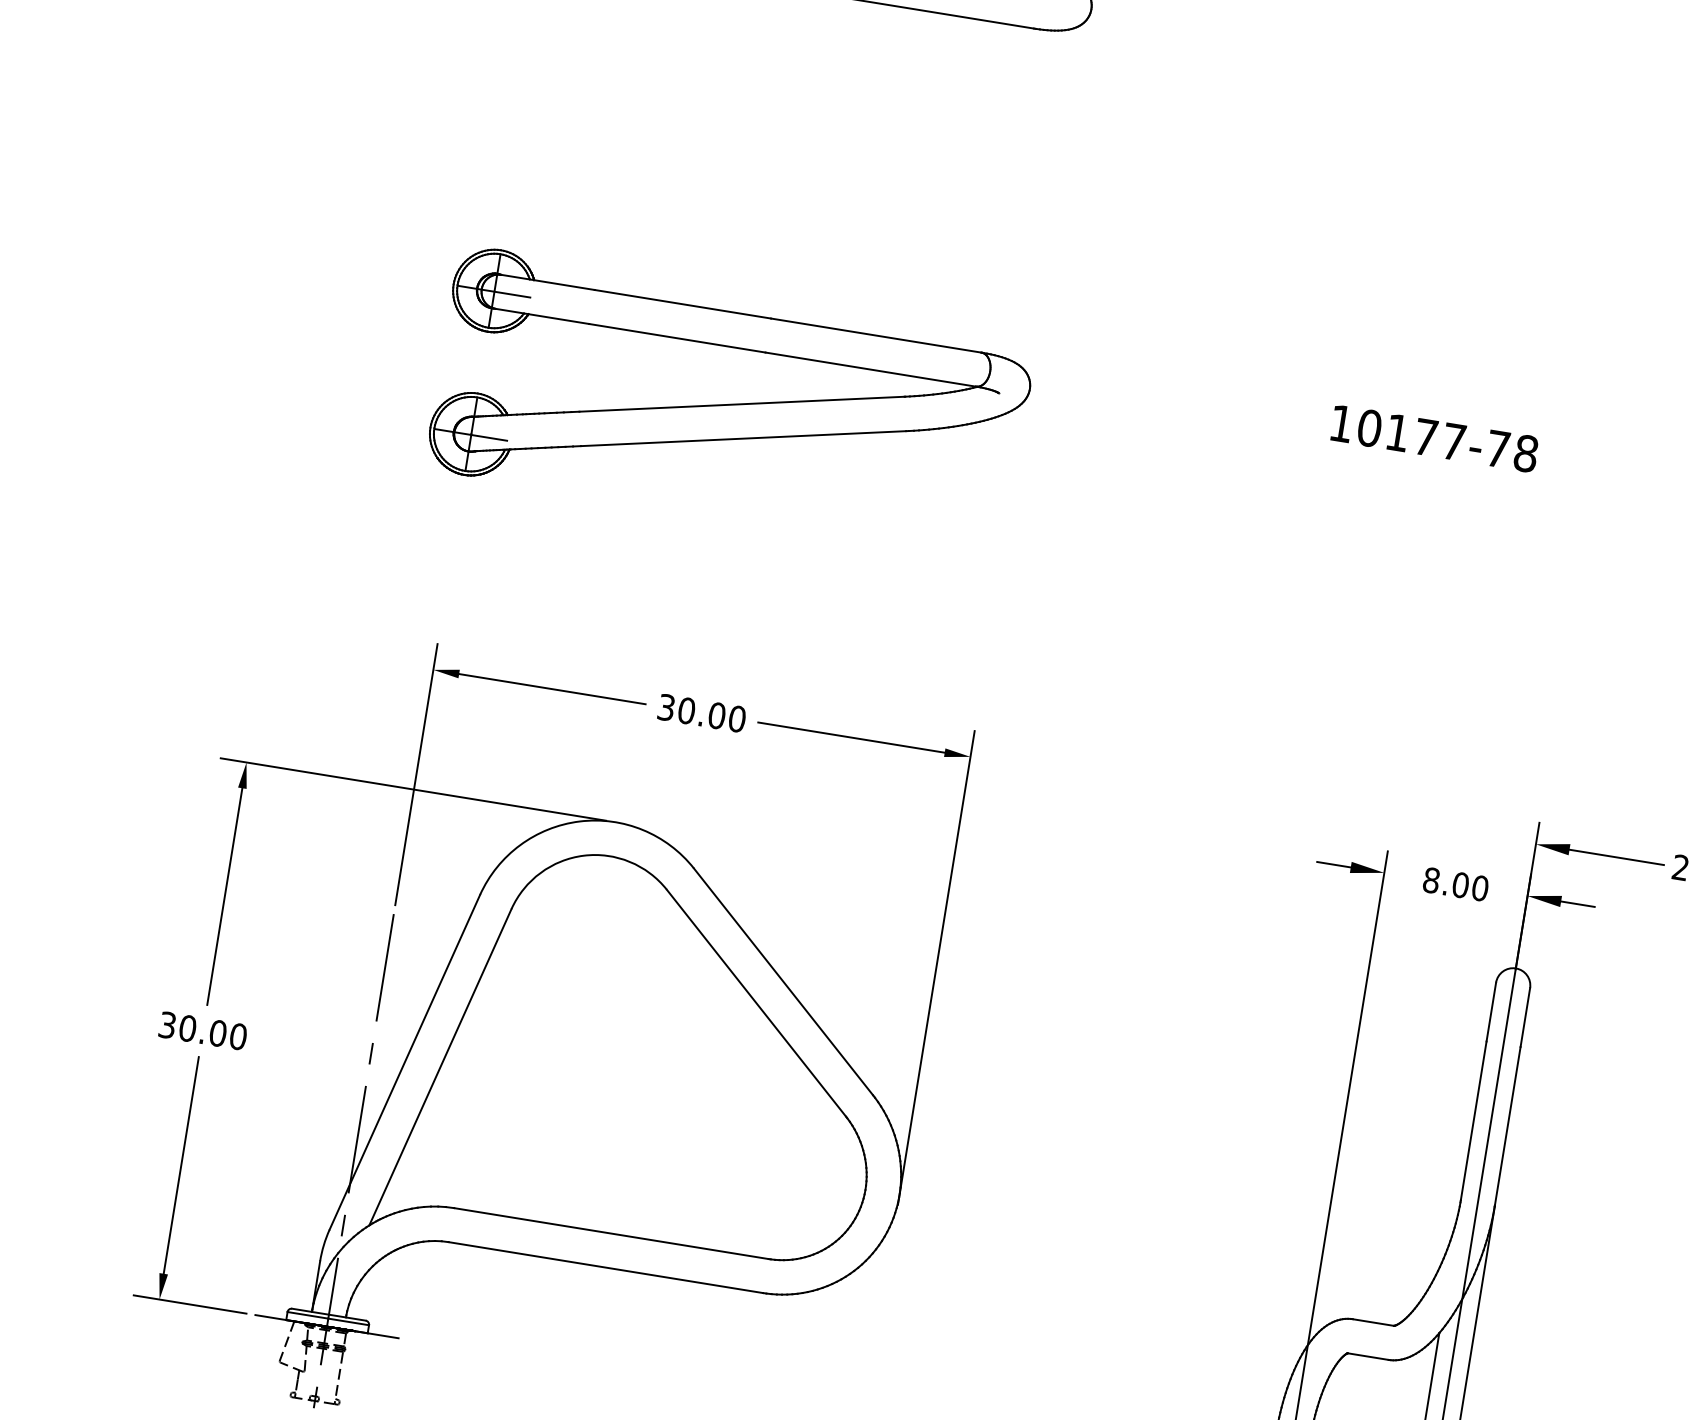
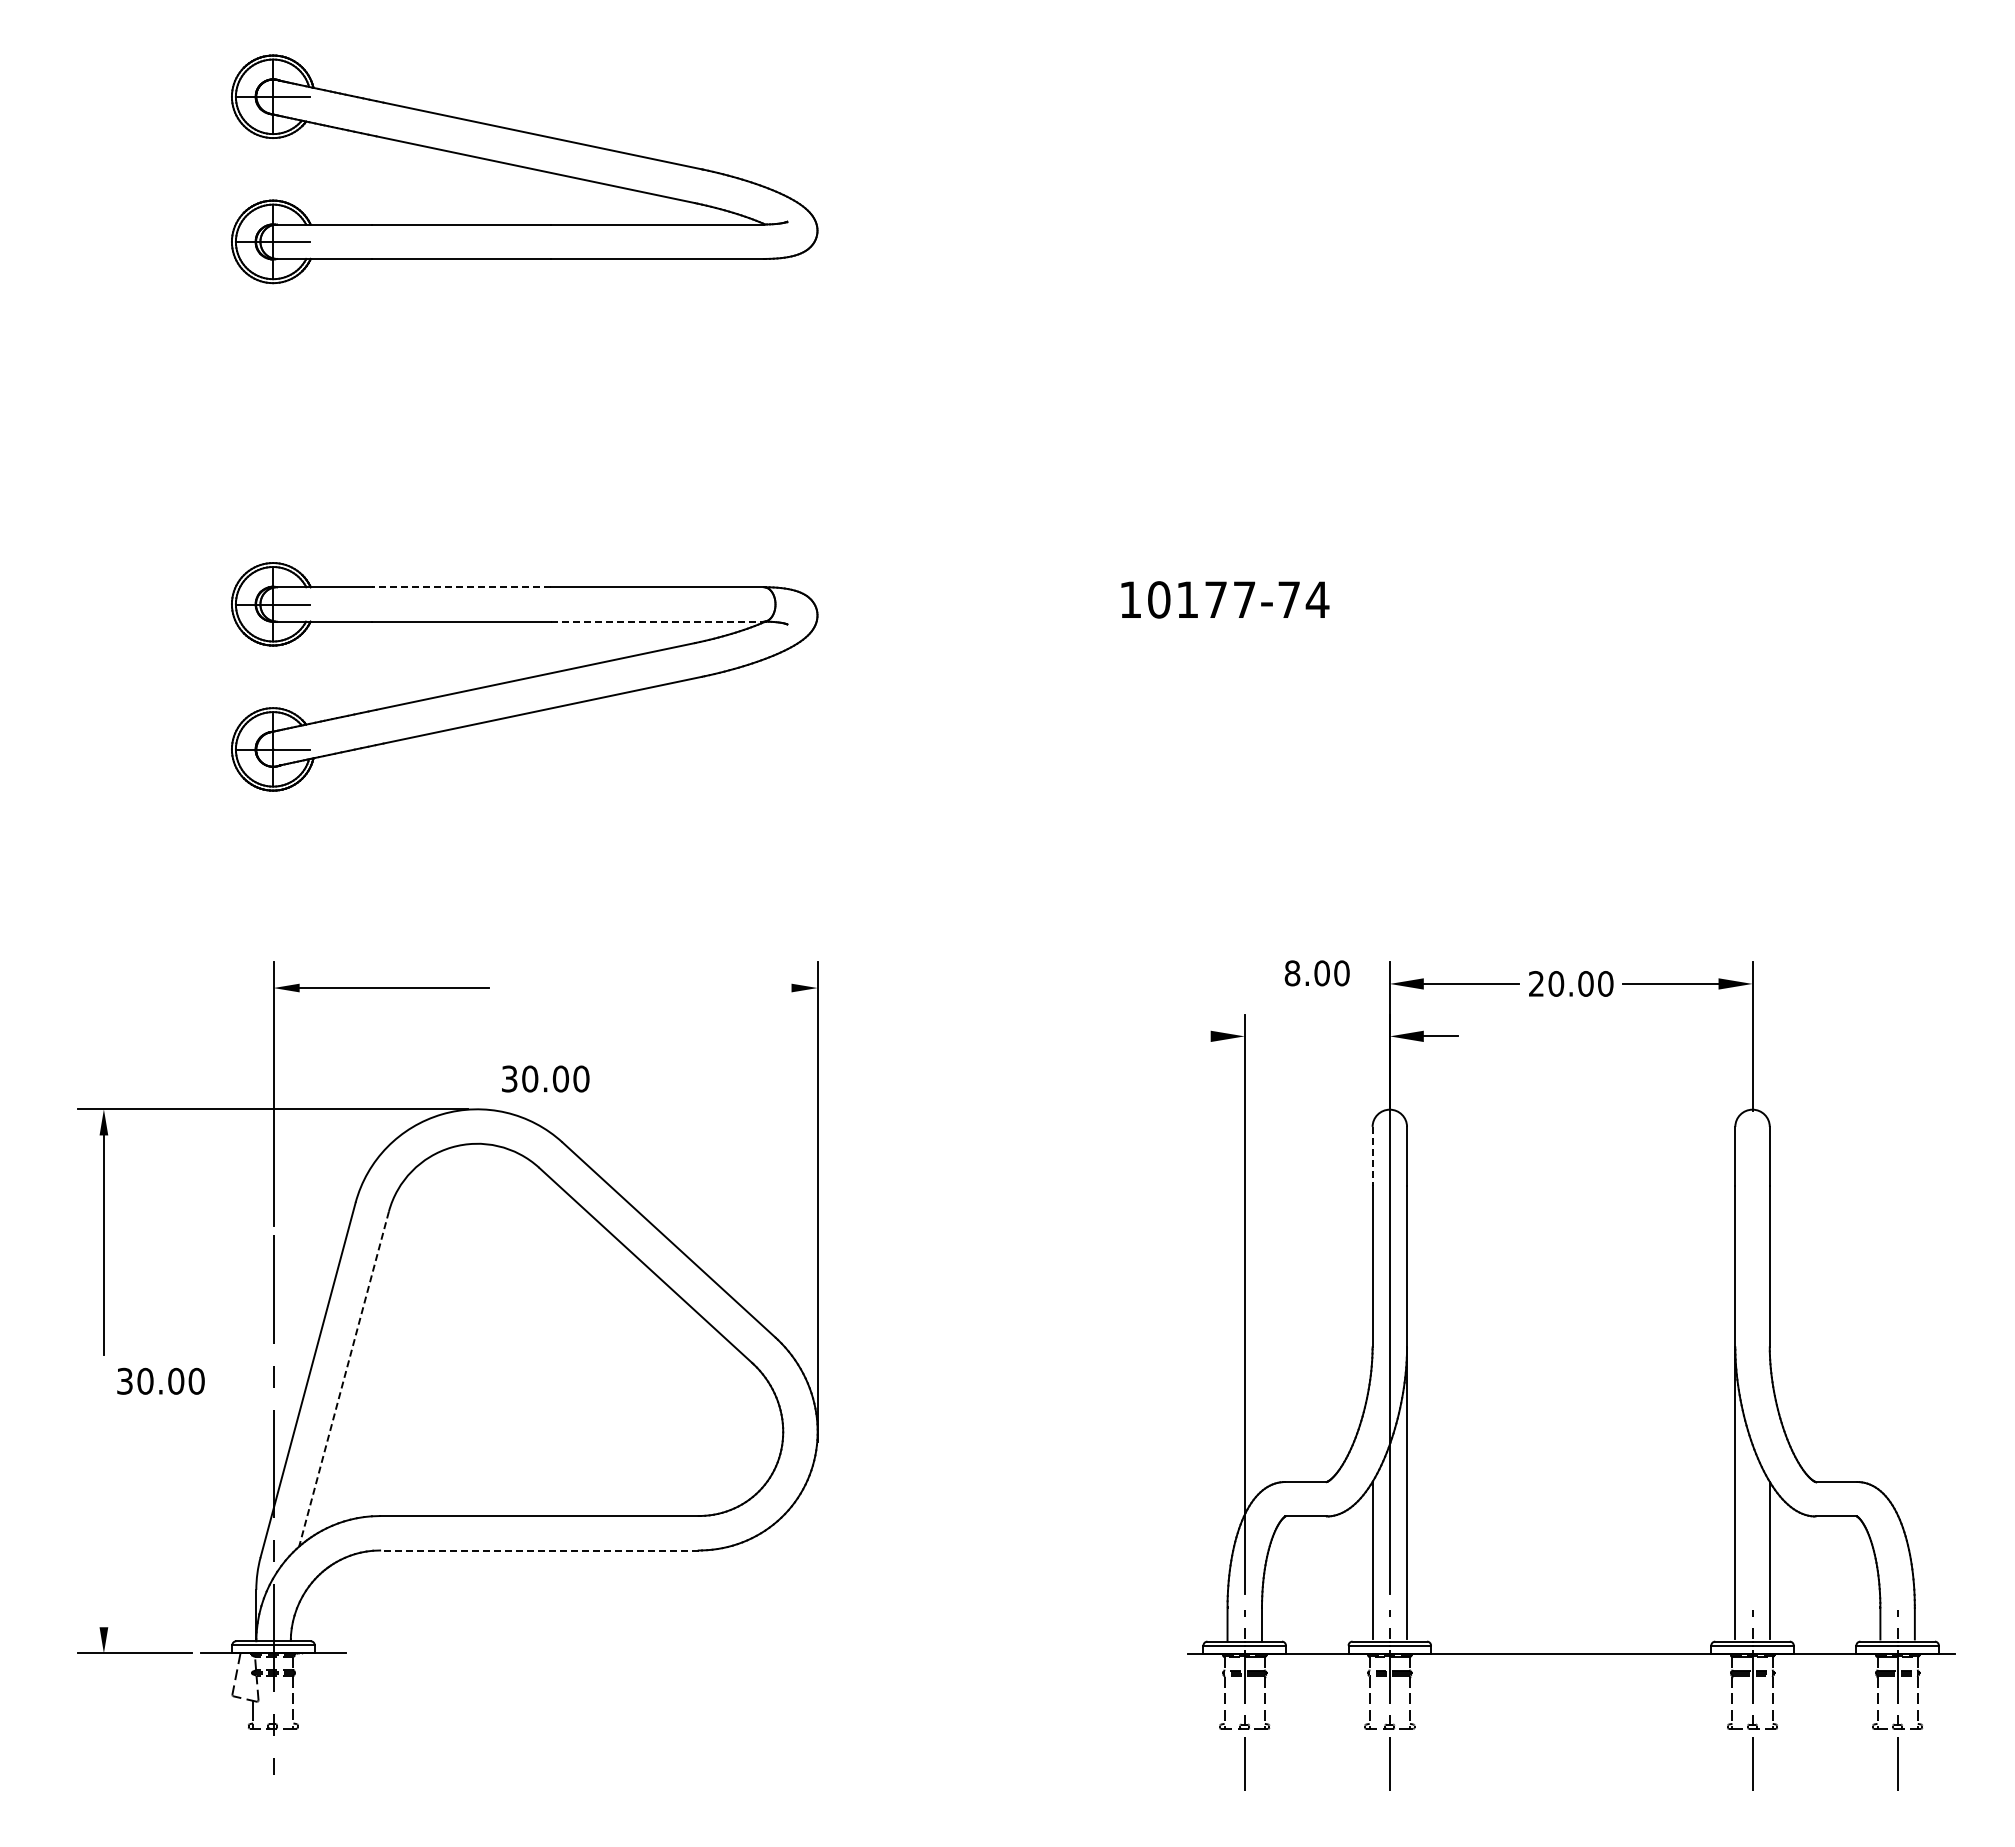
line: (681, 304) -> (460, 587), solid -> dashed
line: (871, 369) -> (657, 621), solid -> dashed
text: (1526, 453) -> (1317, 599), 10177-78 -> 10177-74
text: (701, 712) -> (545, 1078), moved
line: (850, 737) -> (696, 988), removed
line: (1333, 864) -> (1193, 1036), removed
text: (1455, 884) -> (1316, 973), moved
line: (1491, 1011) -> (1372, 1156), solid -> dashed
text: (202, 1030) -> (160, 1380), moved
line: (439, 1067) -> (343, 1379), solid -> dashed
line: (180, 1165) -> (103, 1517), removed
line: (605, 1267) -> (538, 1550), solid -> dashed

